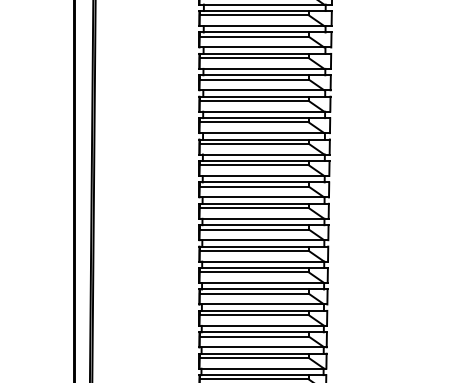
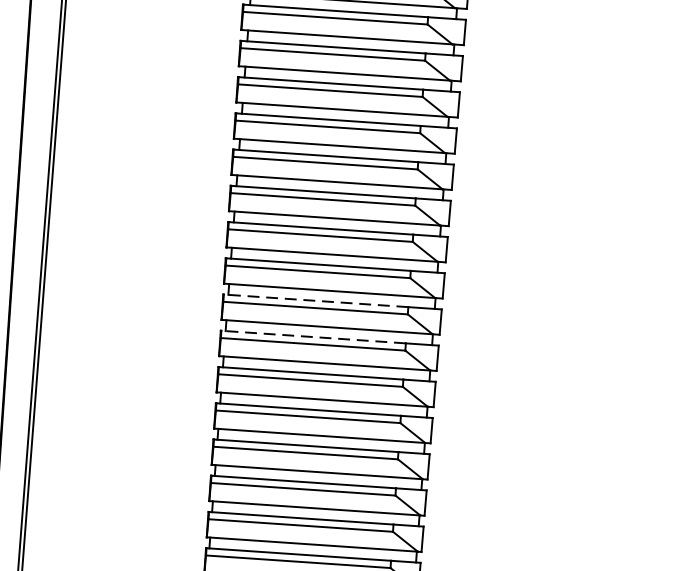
line: (254, 225) -> (316, 301), solid -> dashed
line: (254, 246) -> (313, 336), solid -> dashed

